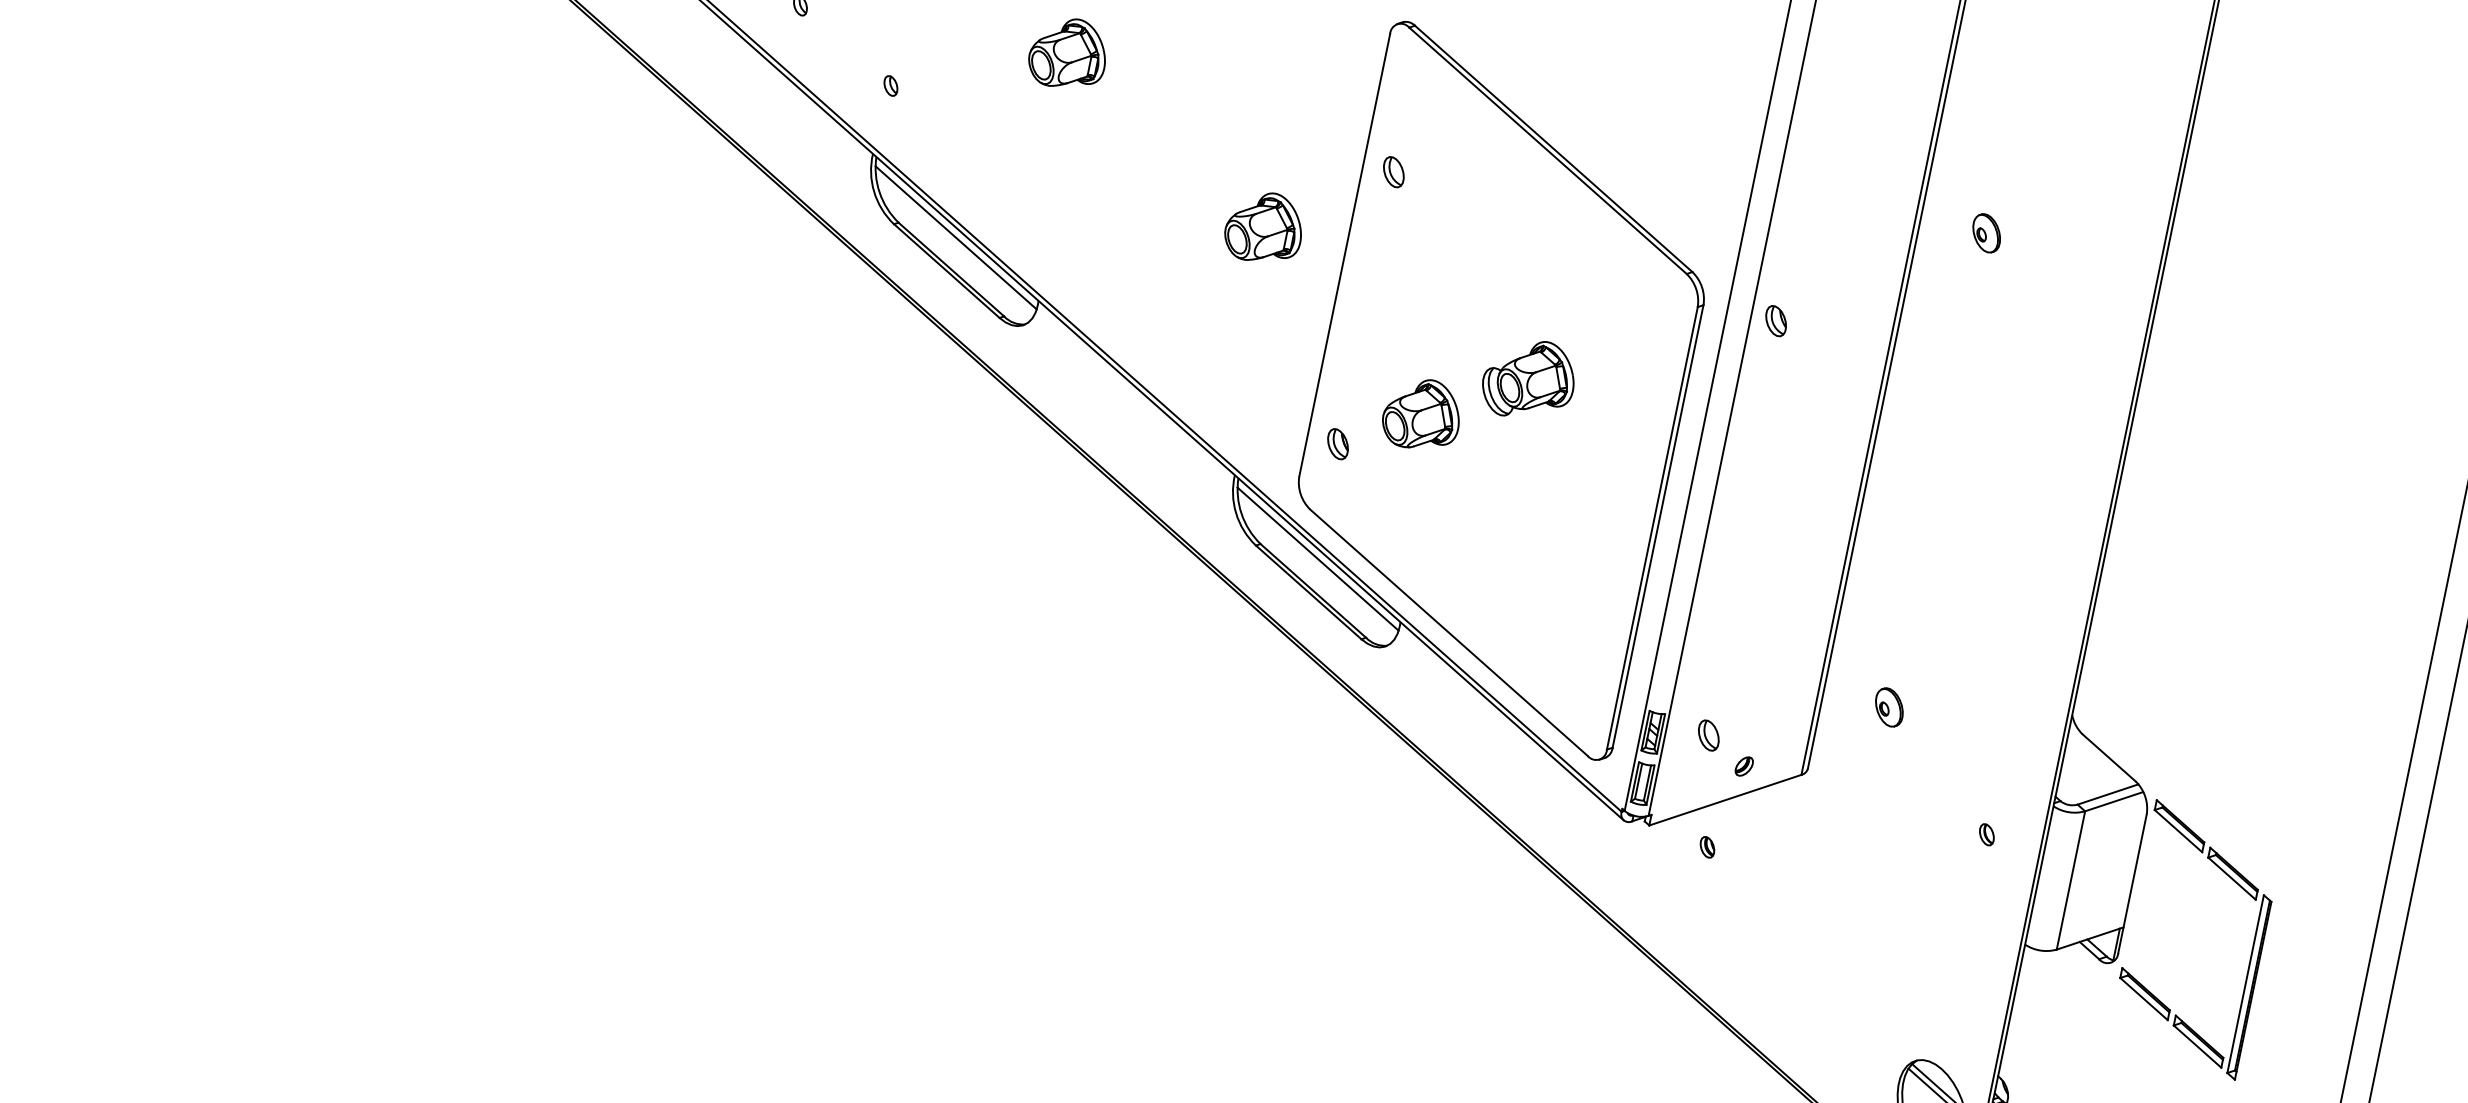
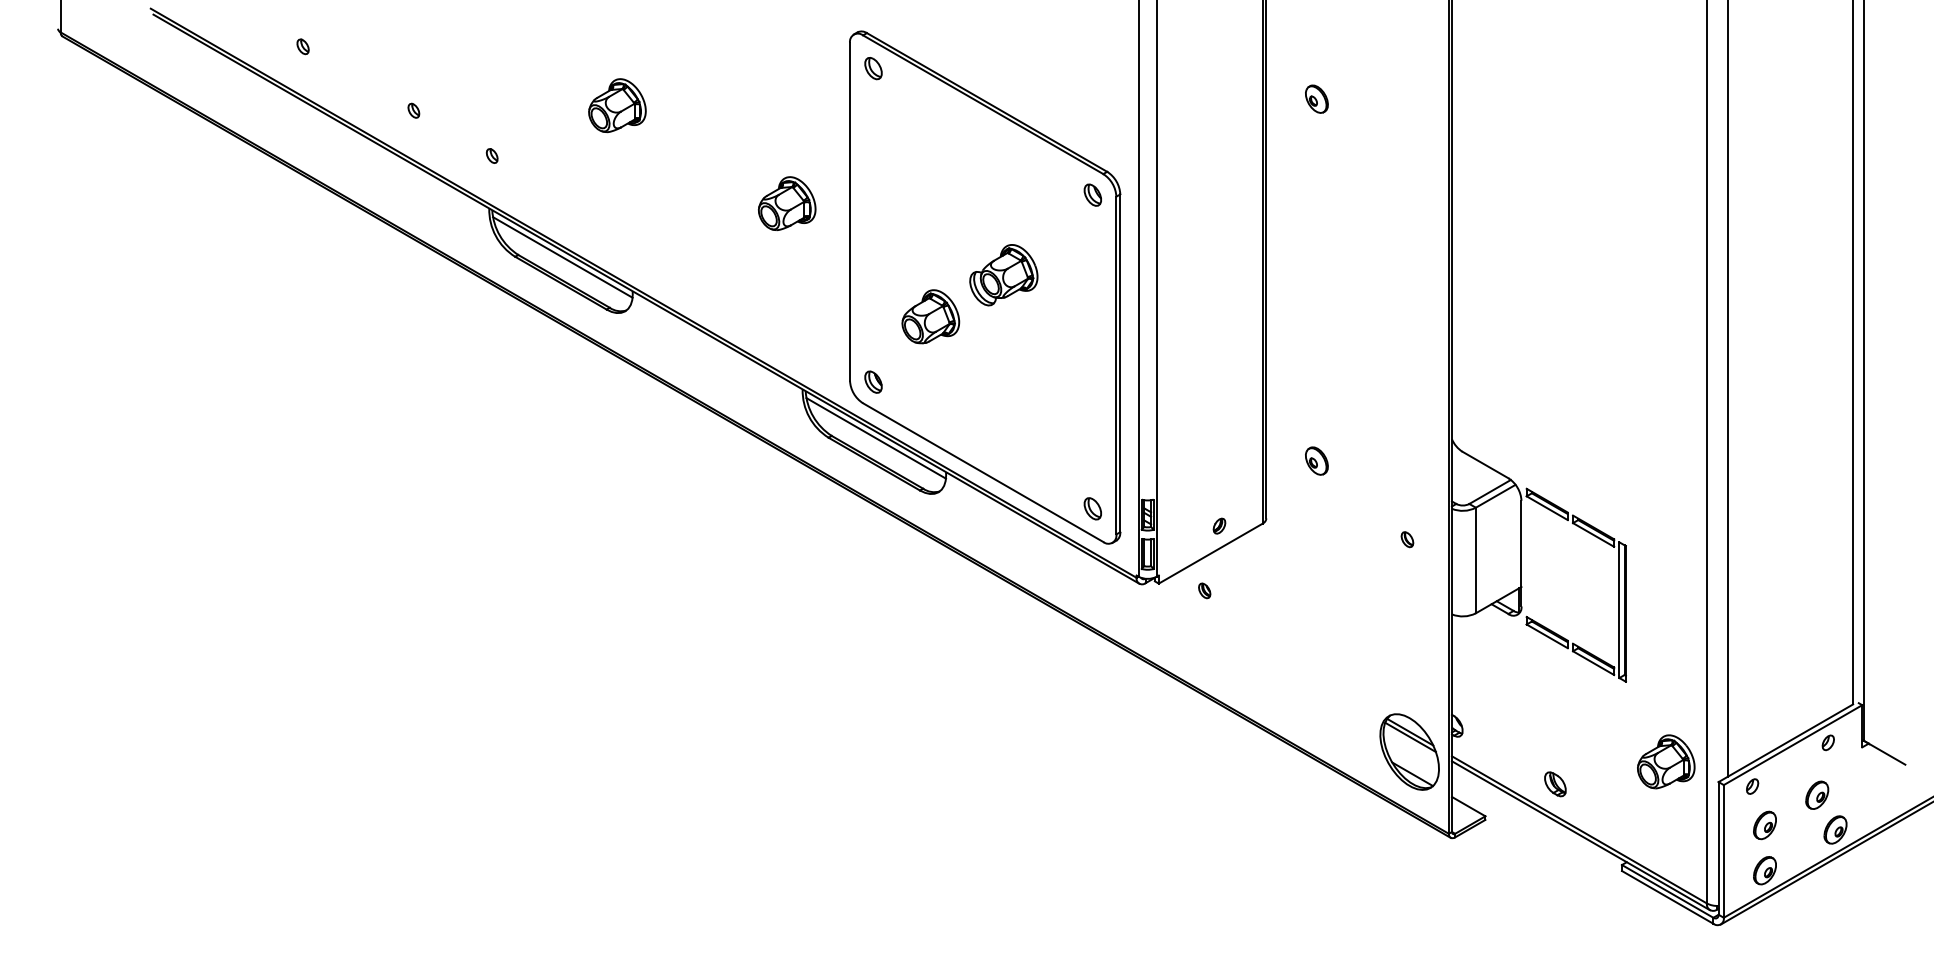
part: (1393, 172) -> (873, 68), moved
part: (1775, 320) -> (1092, 194), moved
part: (1338, 443) -> (873, 381), moved
part: (1708, 735) -> (1092, 508), moved

